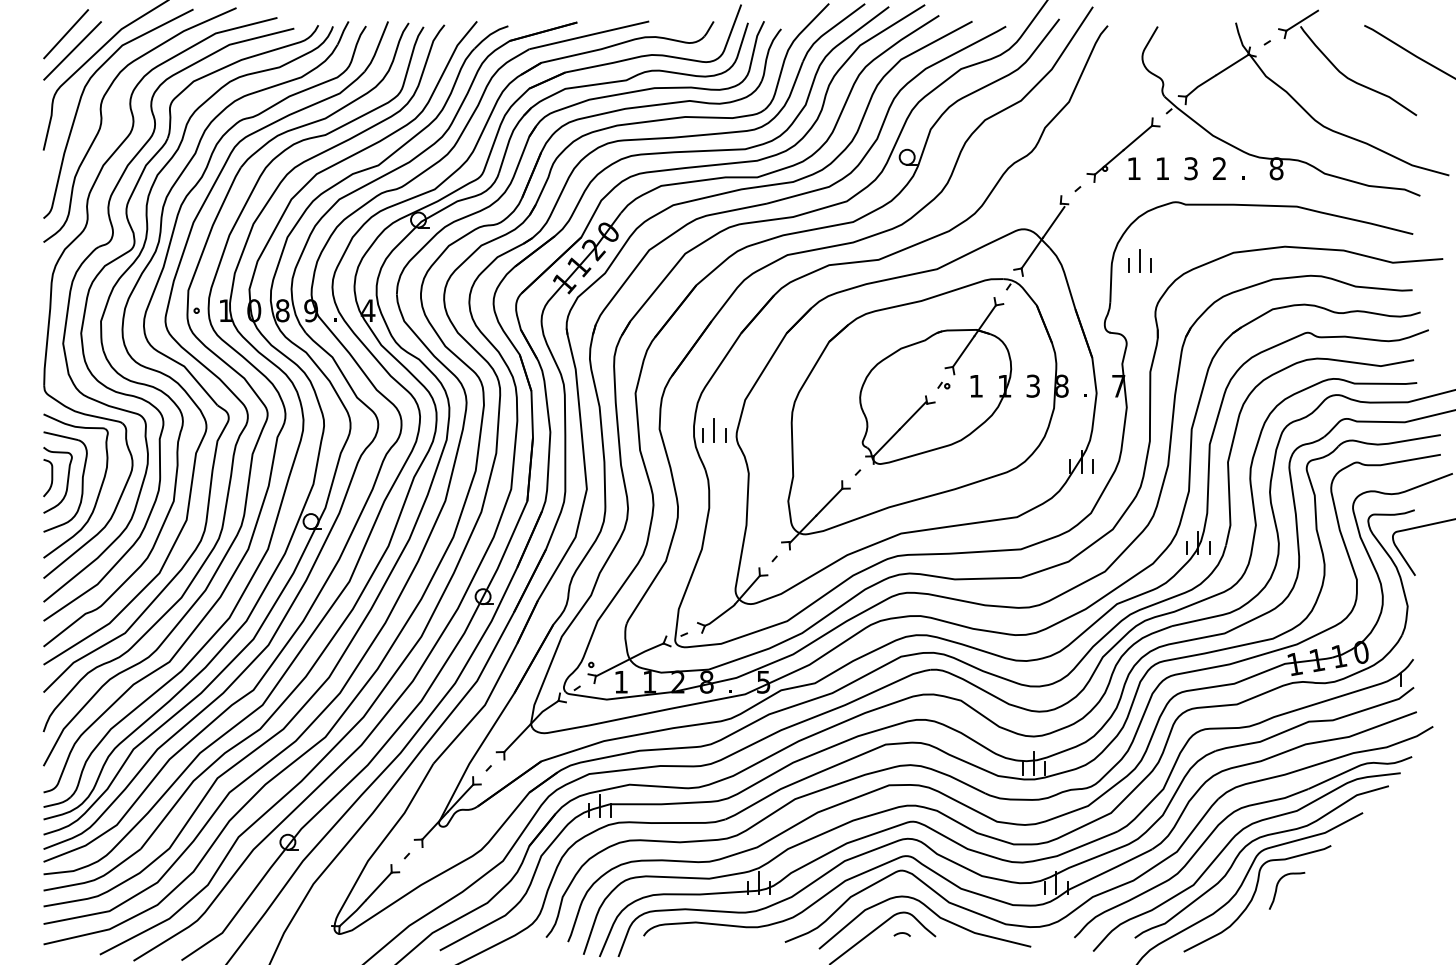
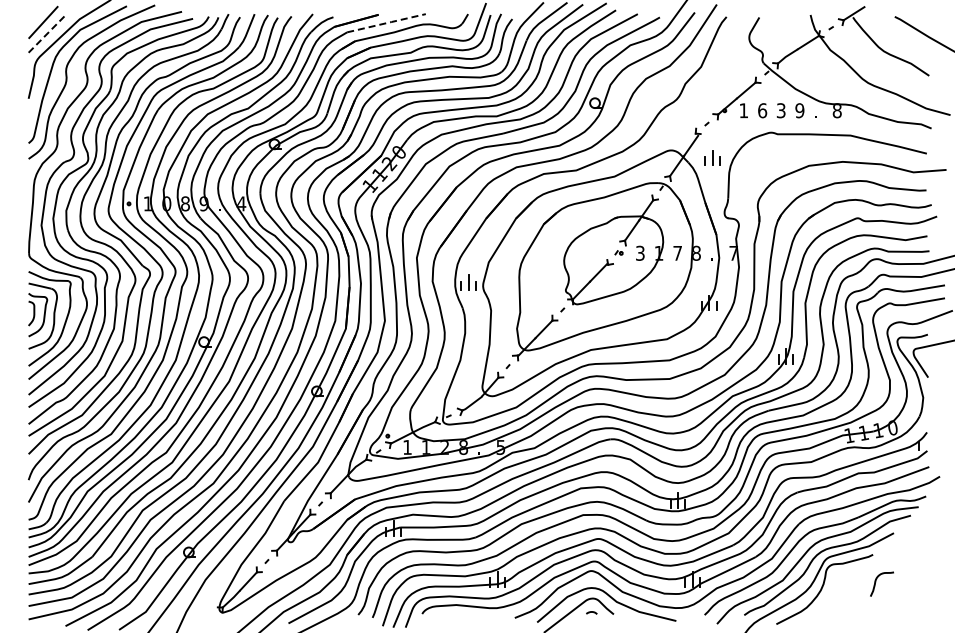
line: (590, 34) -> (387, 22), solid -> dashed
line: (73, 50) -> (48, 33), solid -> dashed
text: (1162, 168) -> (762, 110), 1 -> 6
text: (1218, 168) -> (799, 110), 2 -> 9
part: (1139, 259) -> (712, 157), moved
text: (976, 384) -> (640, 252), 1 -> 3
text: (1032, 384) -> (677, 252), 3 -> 7
curve: (1278, 888) -> (876, 582), moved

